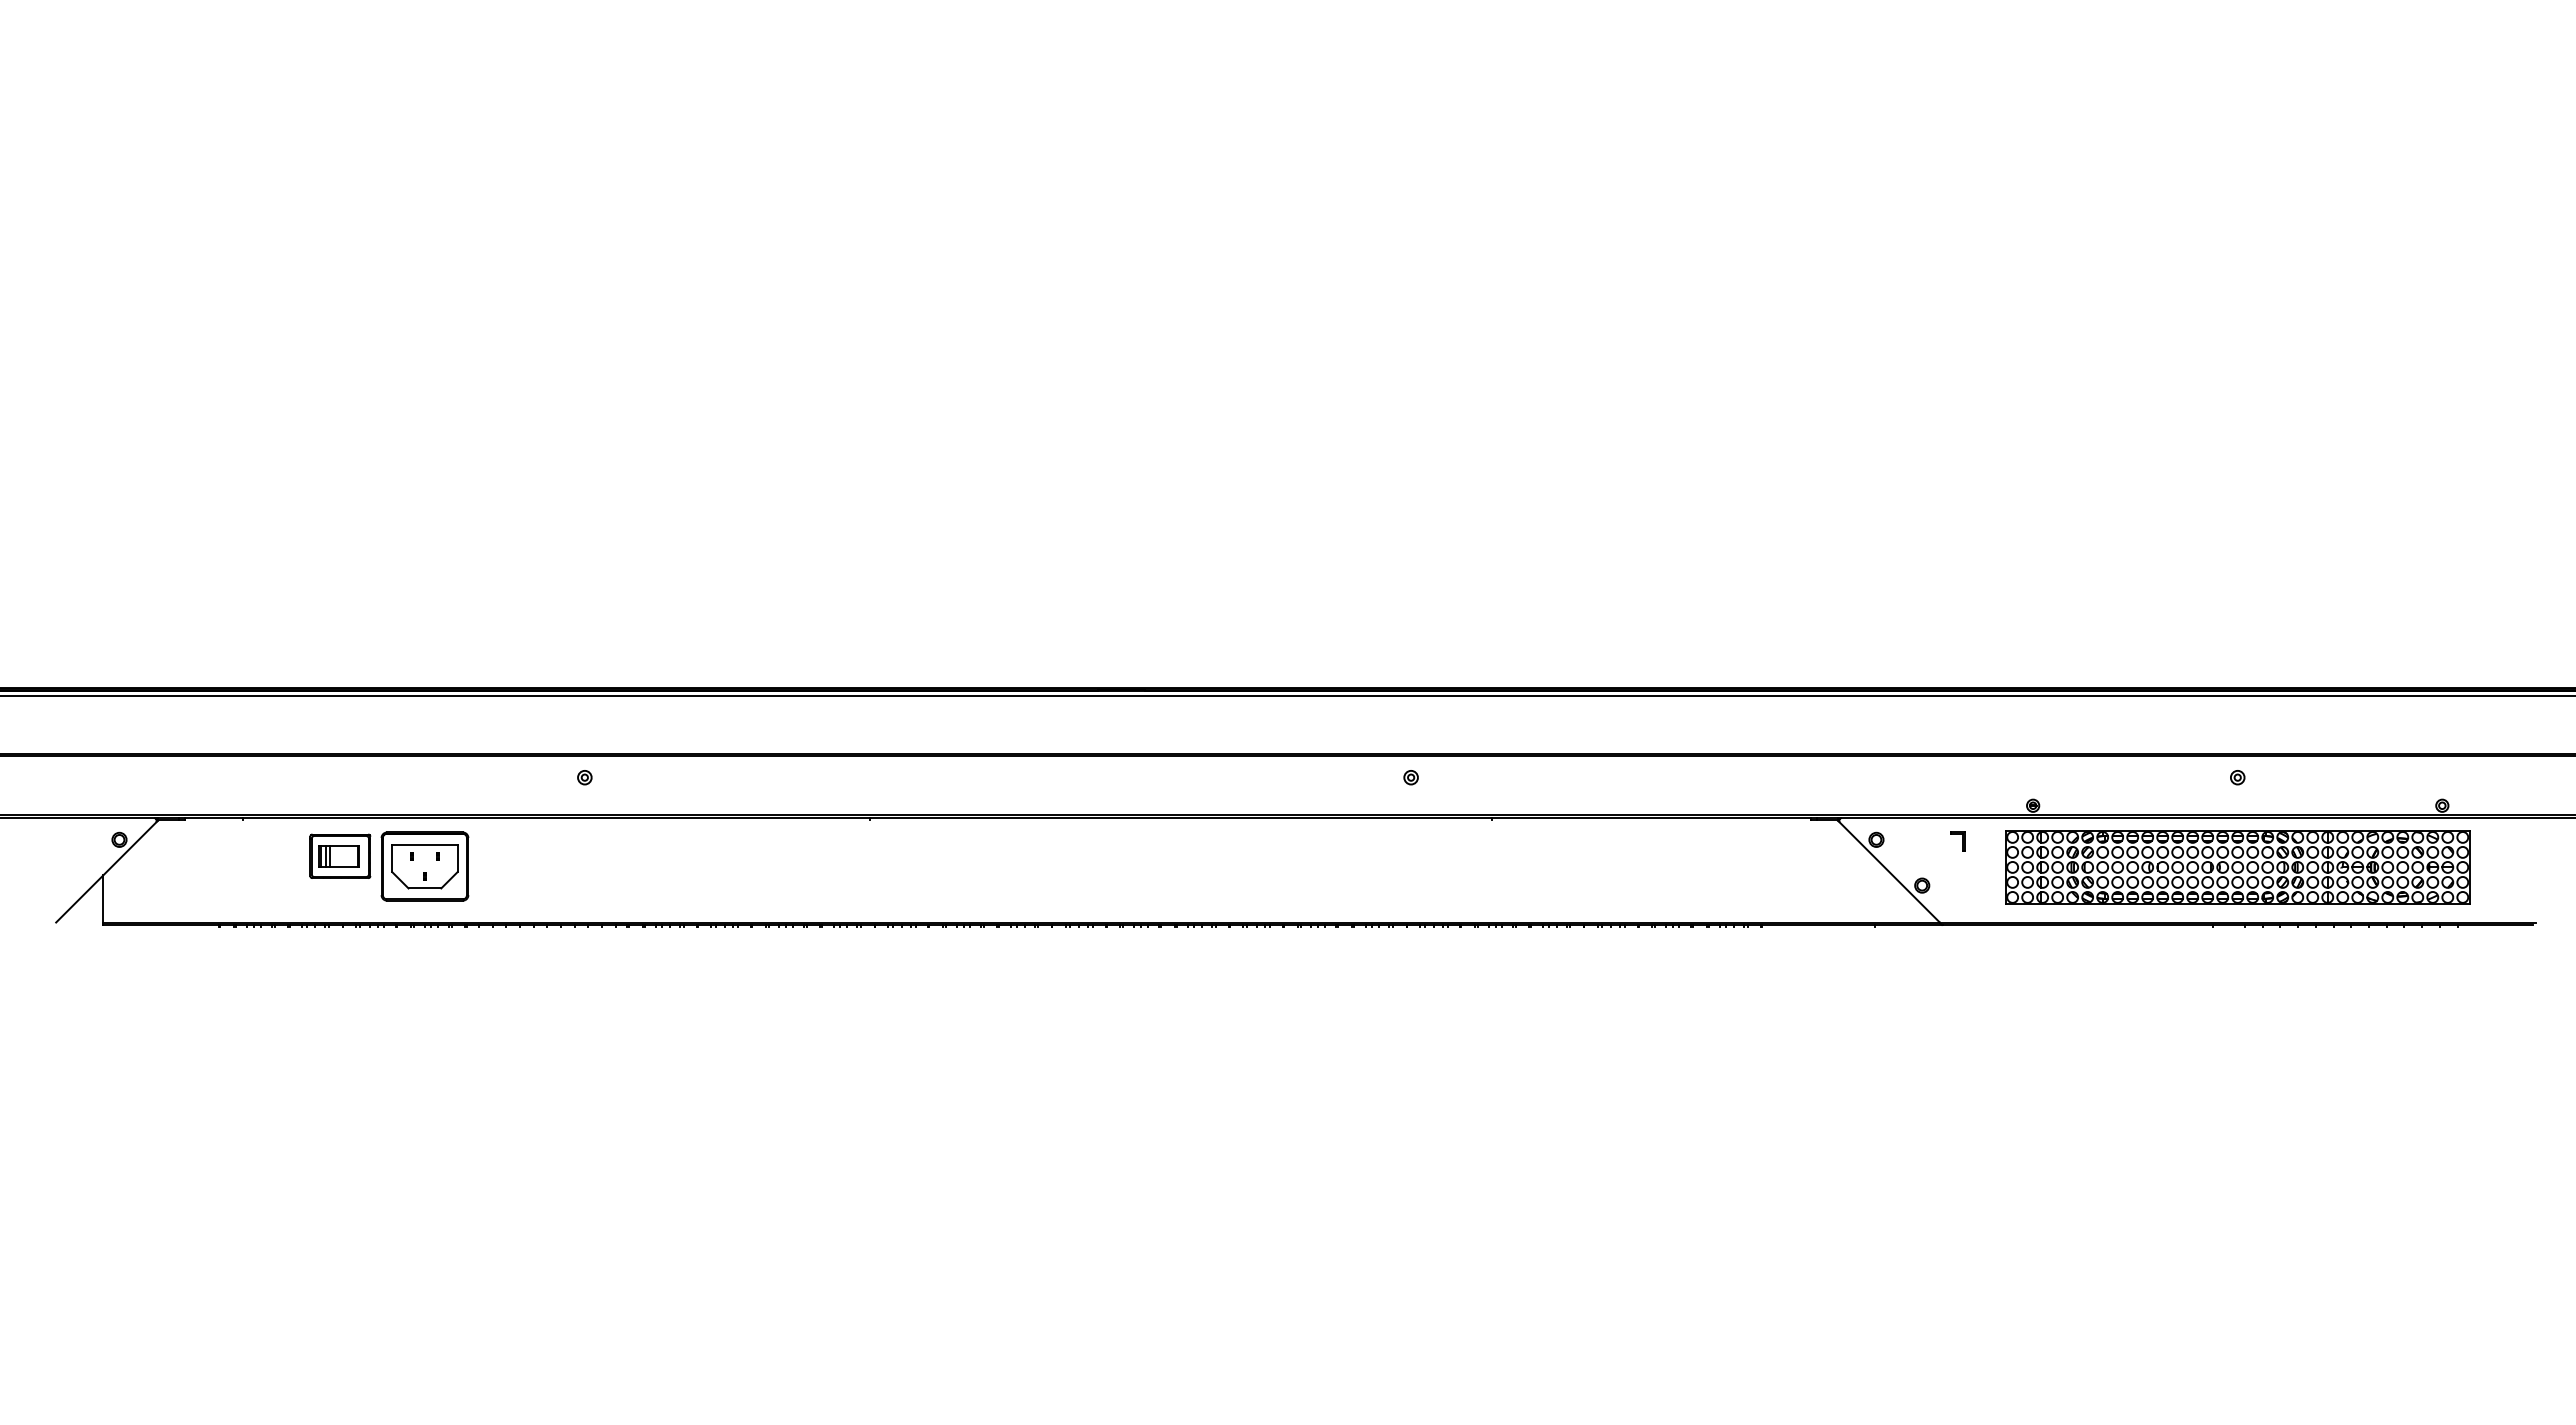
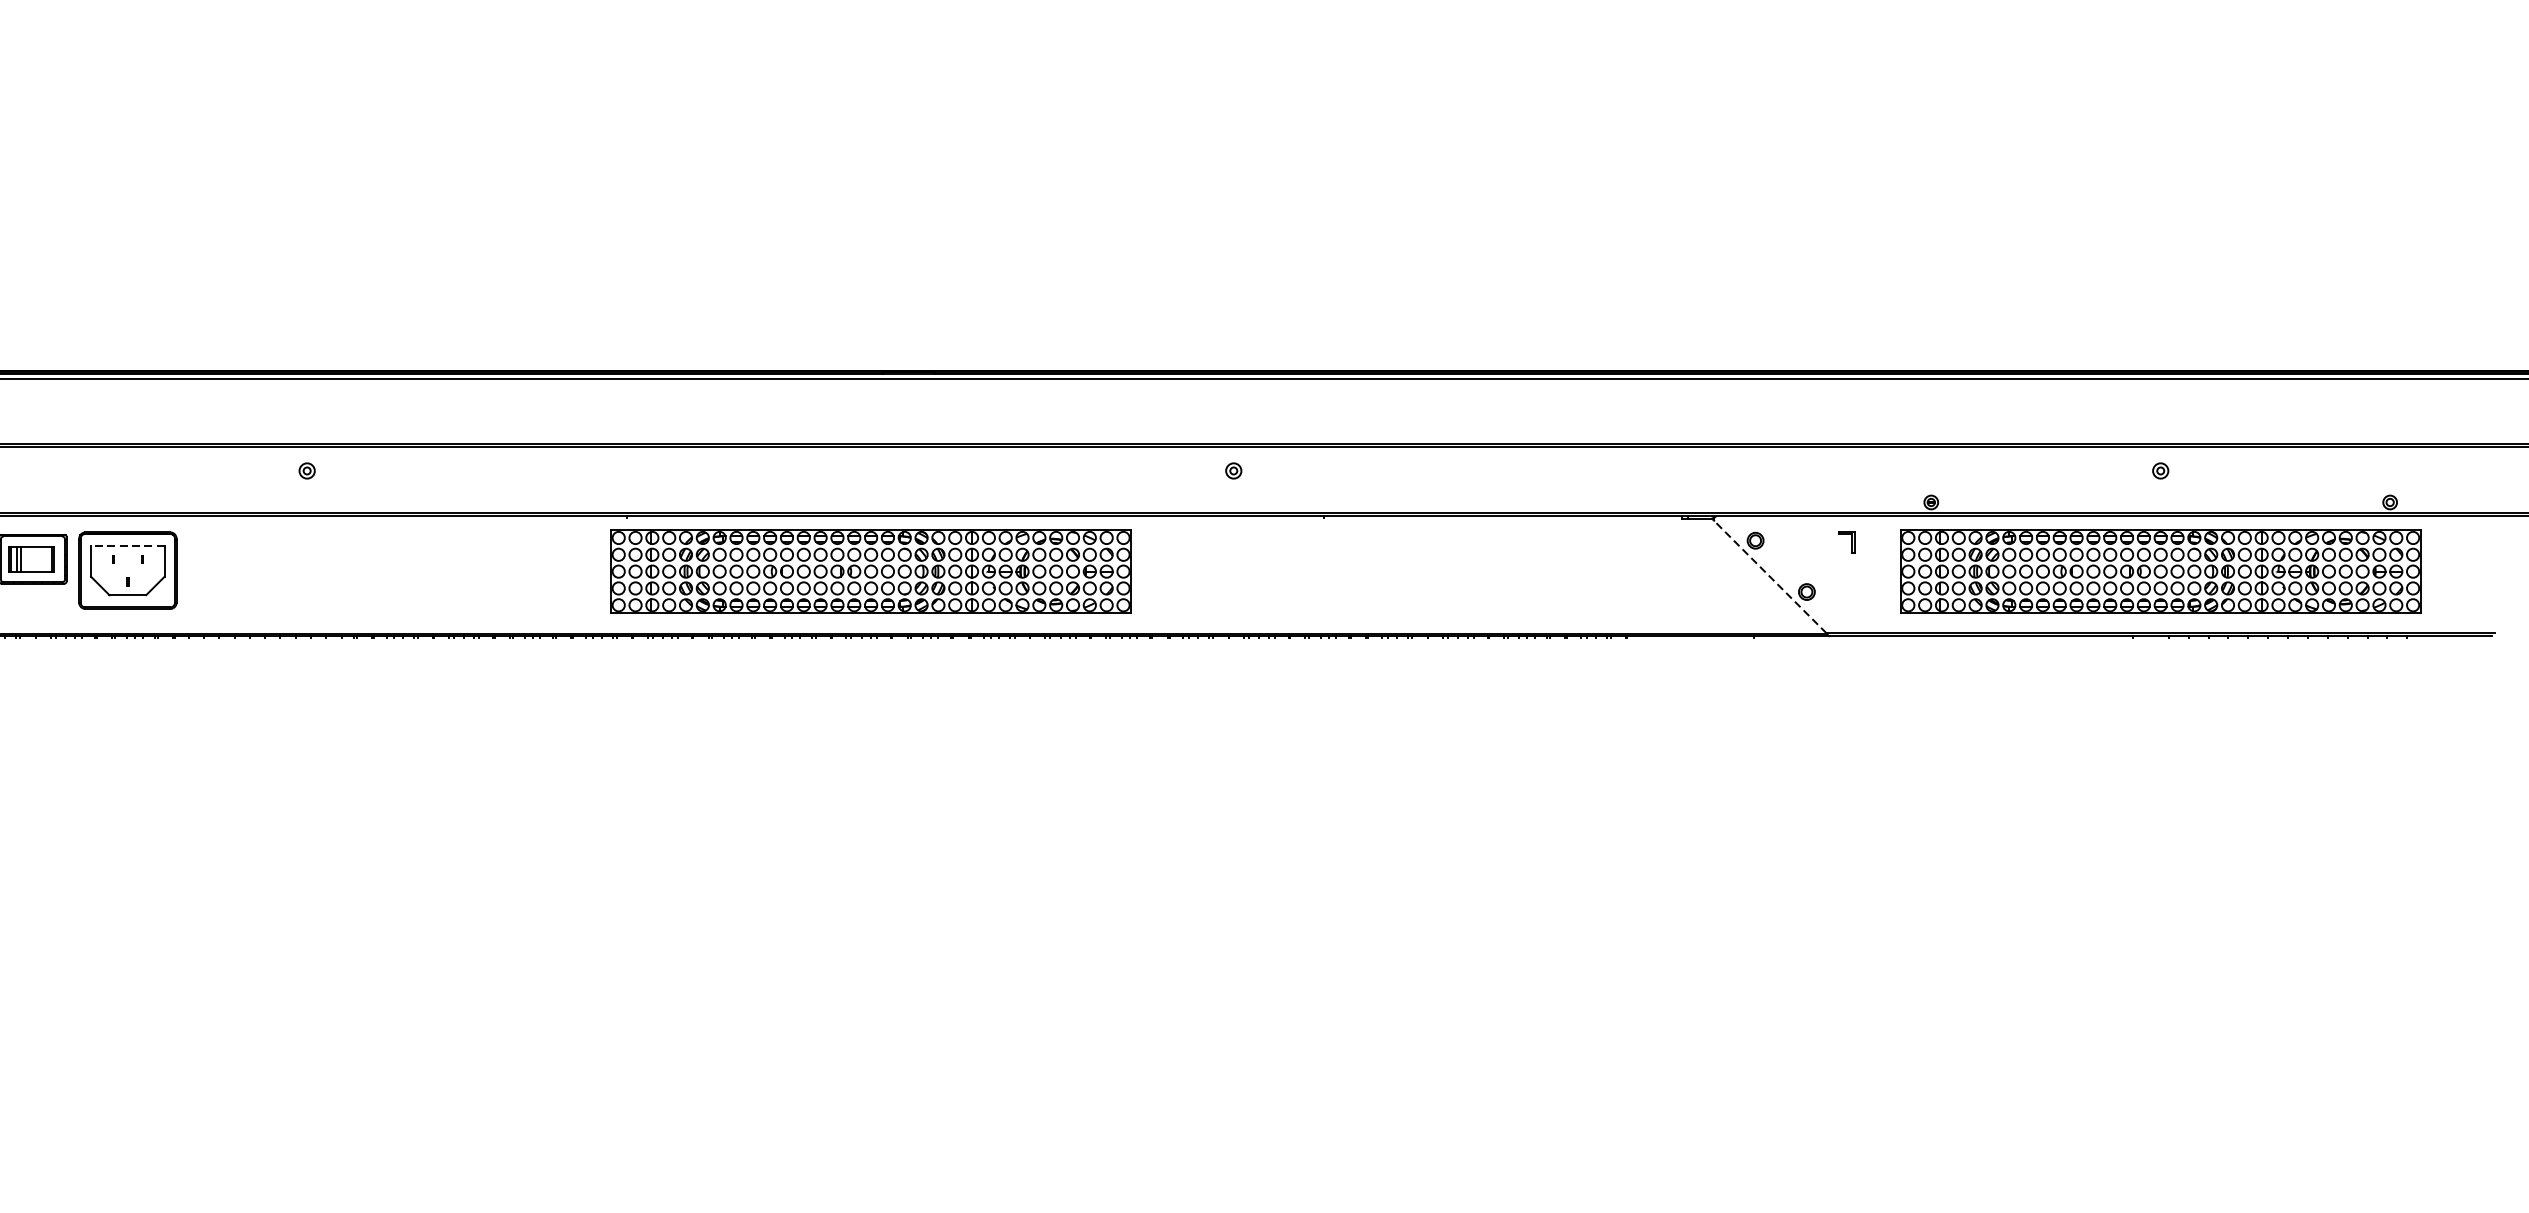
line: (424, 844) -> (127, 545), solid -> dashed
part: (1087, 867) -> (870, 571), added
line: (1888, 871) -> (1769, 576), solid -> dashed

